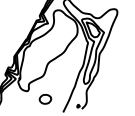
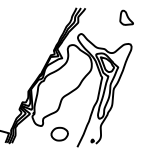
part: (45, 98) -> (59, 133), size x1.43

